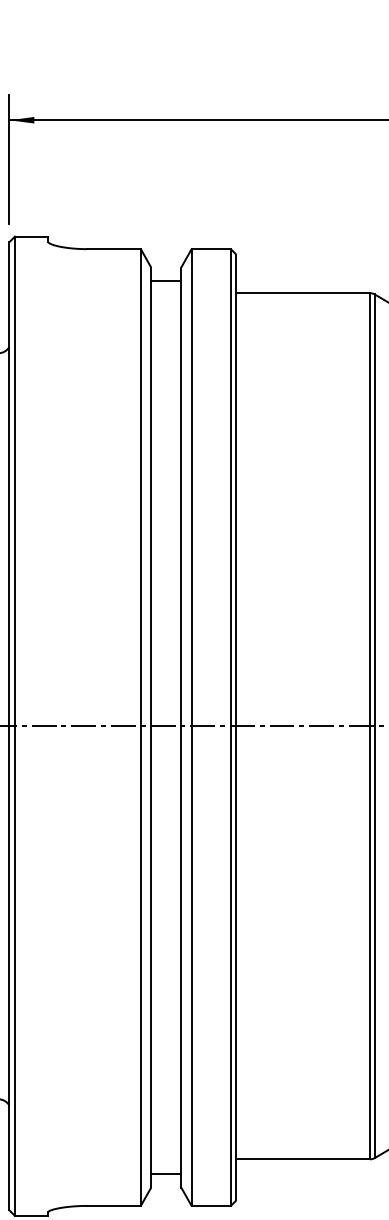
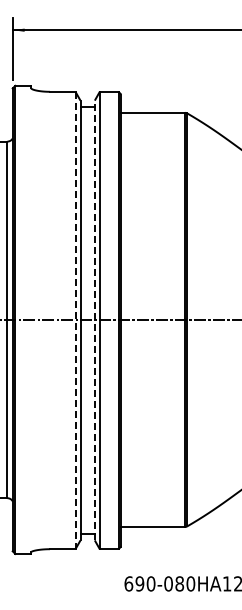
line: (140, 727) -> (75, 320), solid -> dashed
line: (180, 727) -> (94, 320), solid -> dashed

